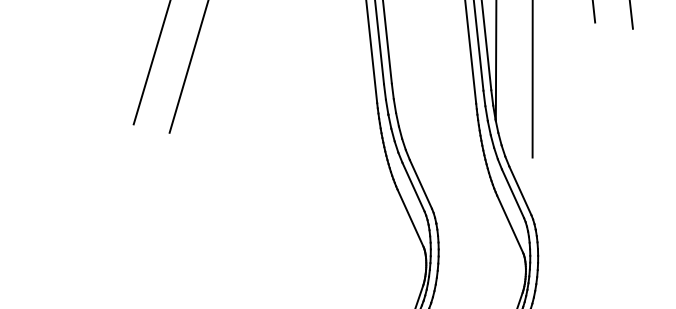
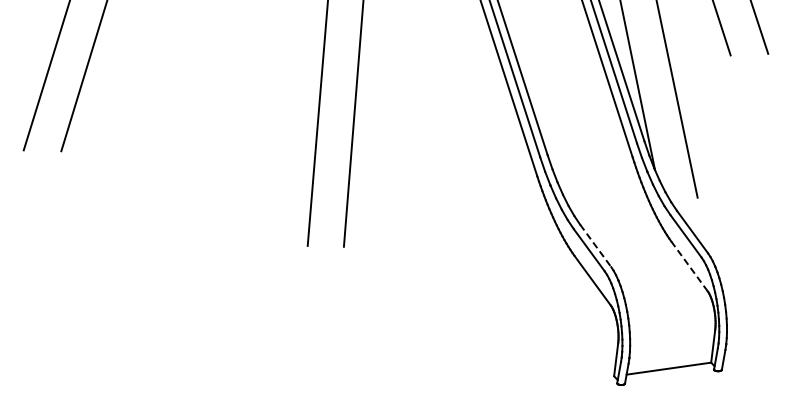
line: (421, 185) -> (596, 246), solid -> dashed
line: (510, 224) -> (689, 266), solid -> dashed

